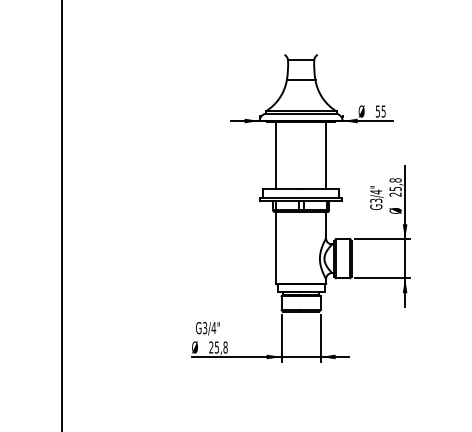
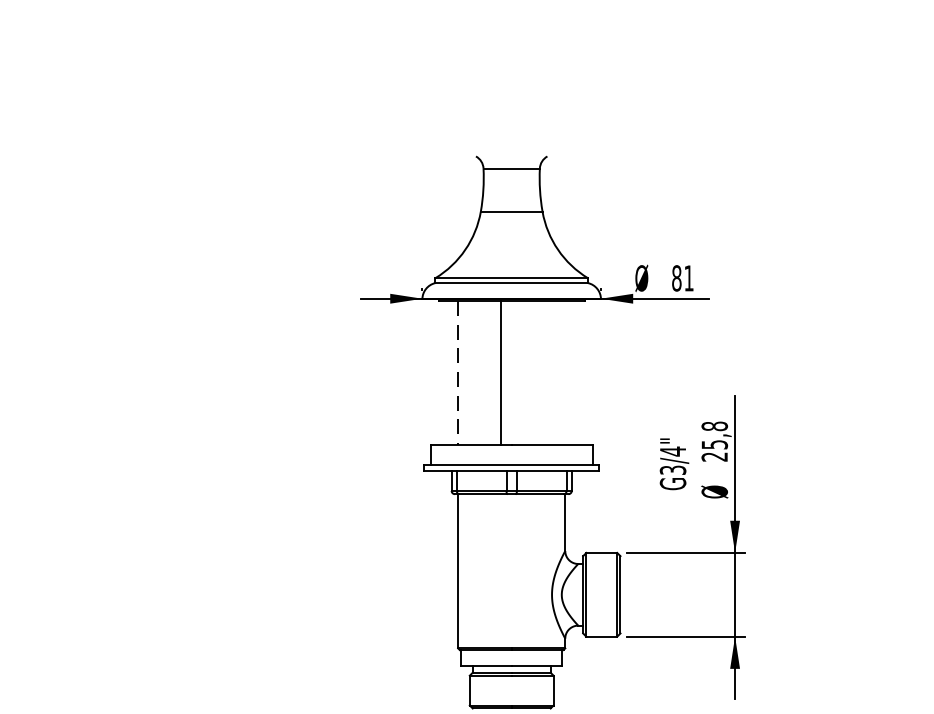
text: (380, 111) -> (682, 278), 55 -> 81
line: (276, 155) -> (458, 372), solid -> dashed
line: (326, 155) -> (501, 372), moved

